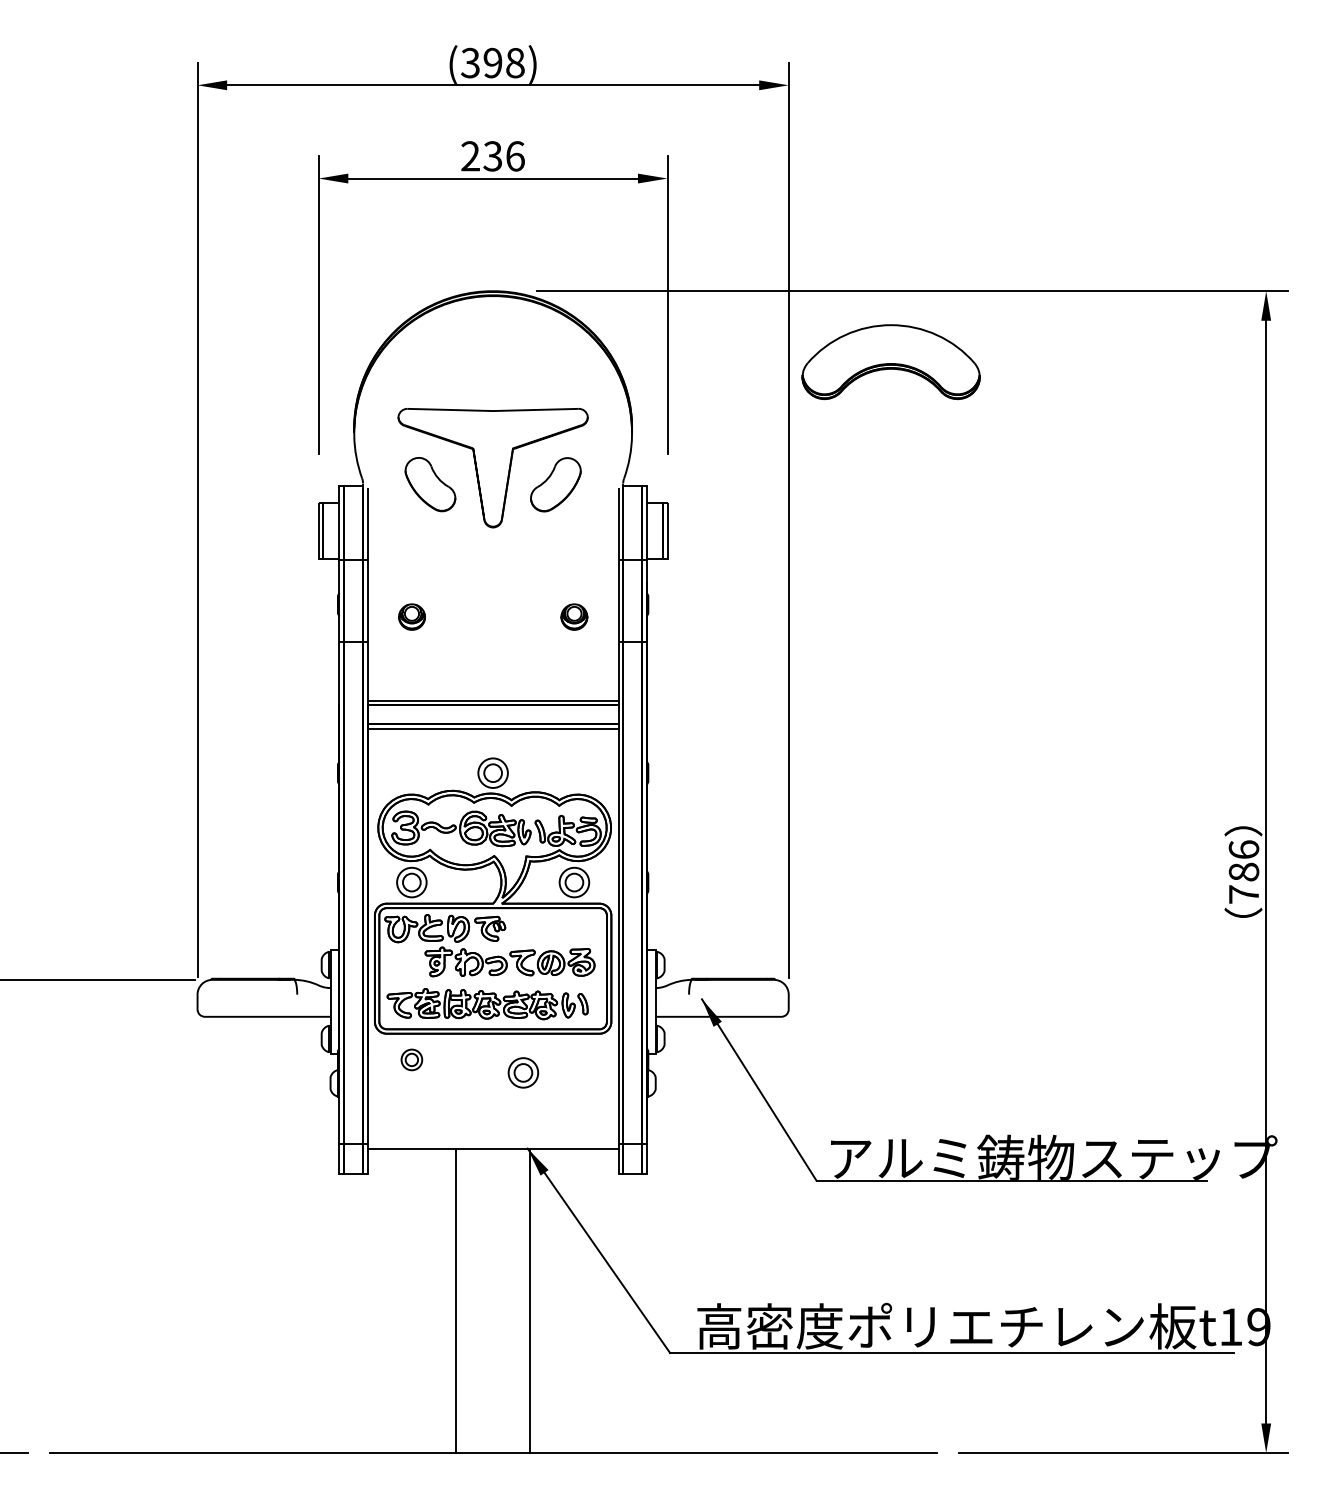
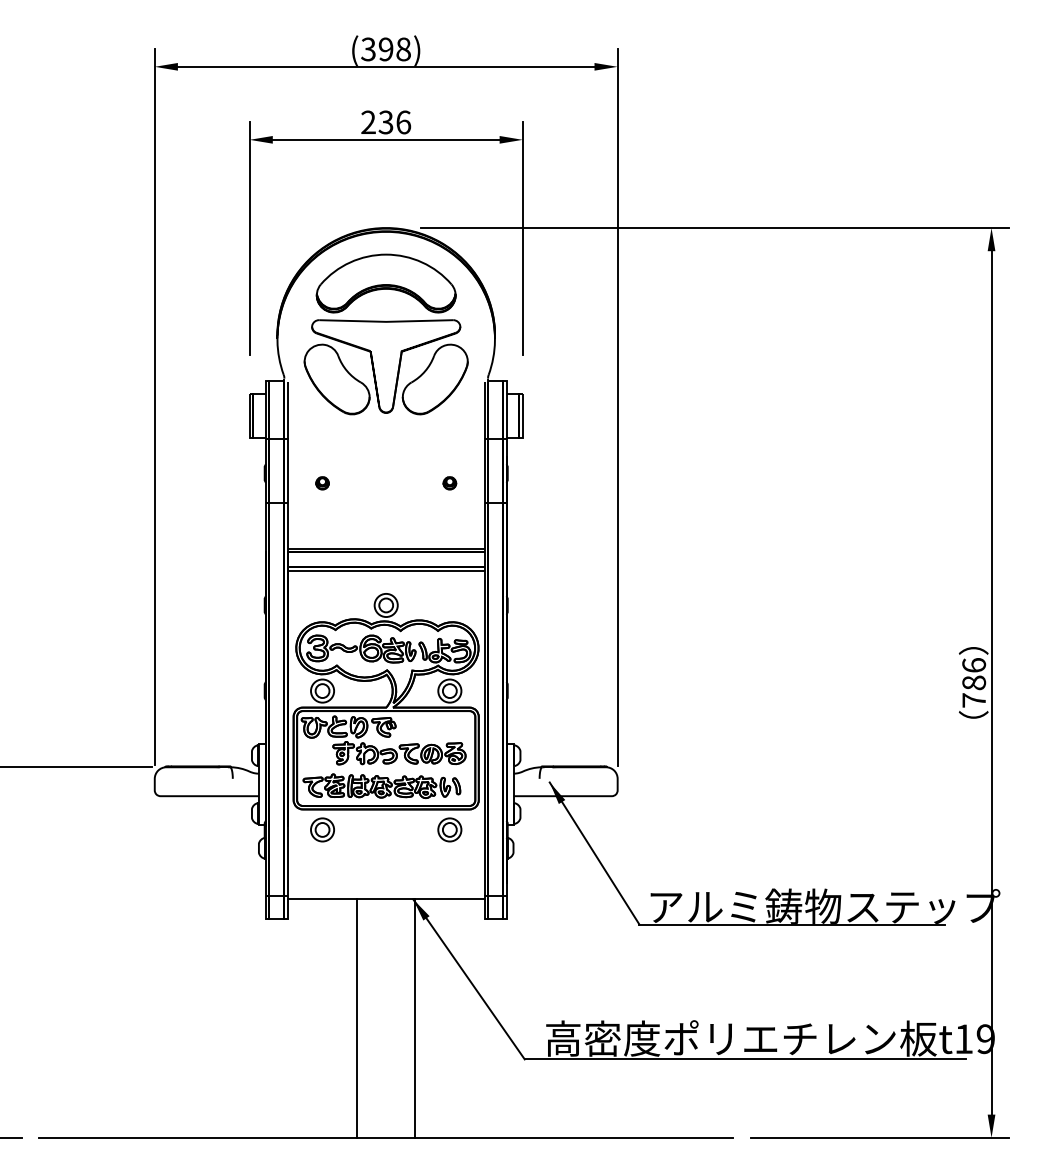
part: (890, 362) -> (385, 283), moved
part: (430, 484) -> (337, 379), size x1.67
part: (555, 484) -> (435, 379), size x1.67
part: (411, 617) -> (322, 483), size x0.62
part: (574, 617) -> (449, 483), size x0.62
part: (411, 1059) -> (322, 829), size x1.43
part: (523, 1072) -> (449, 829), moved

